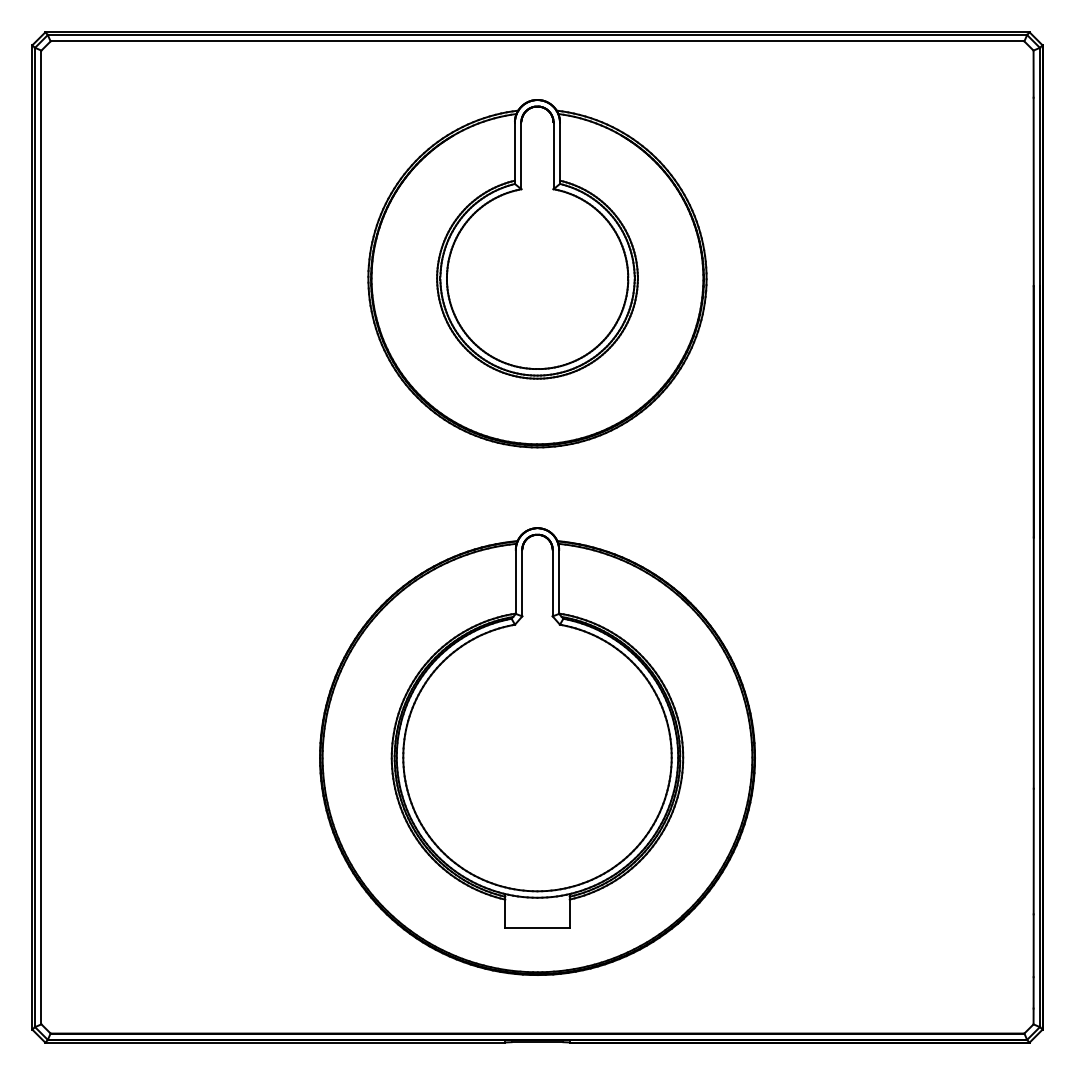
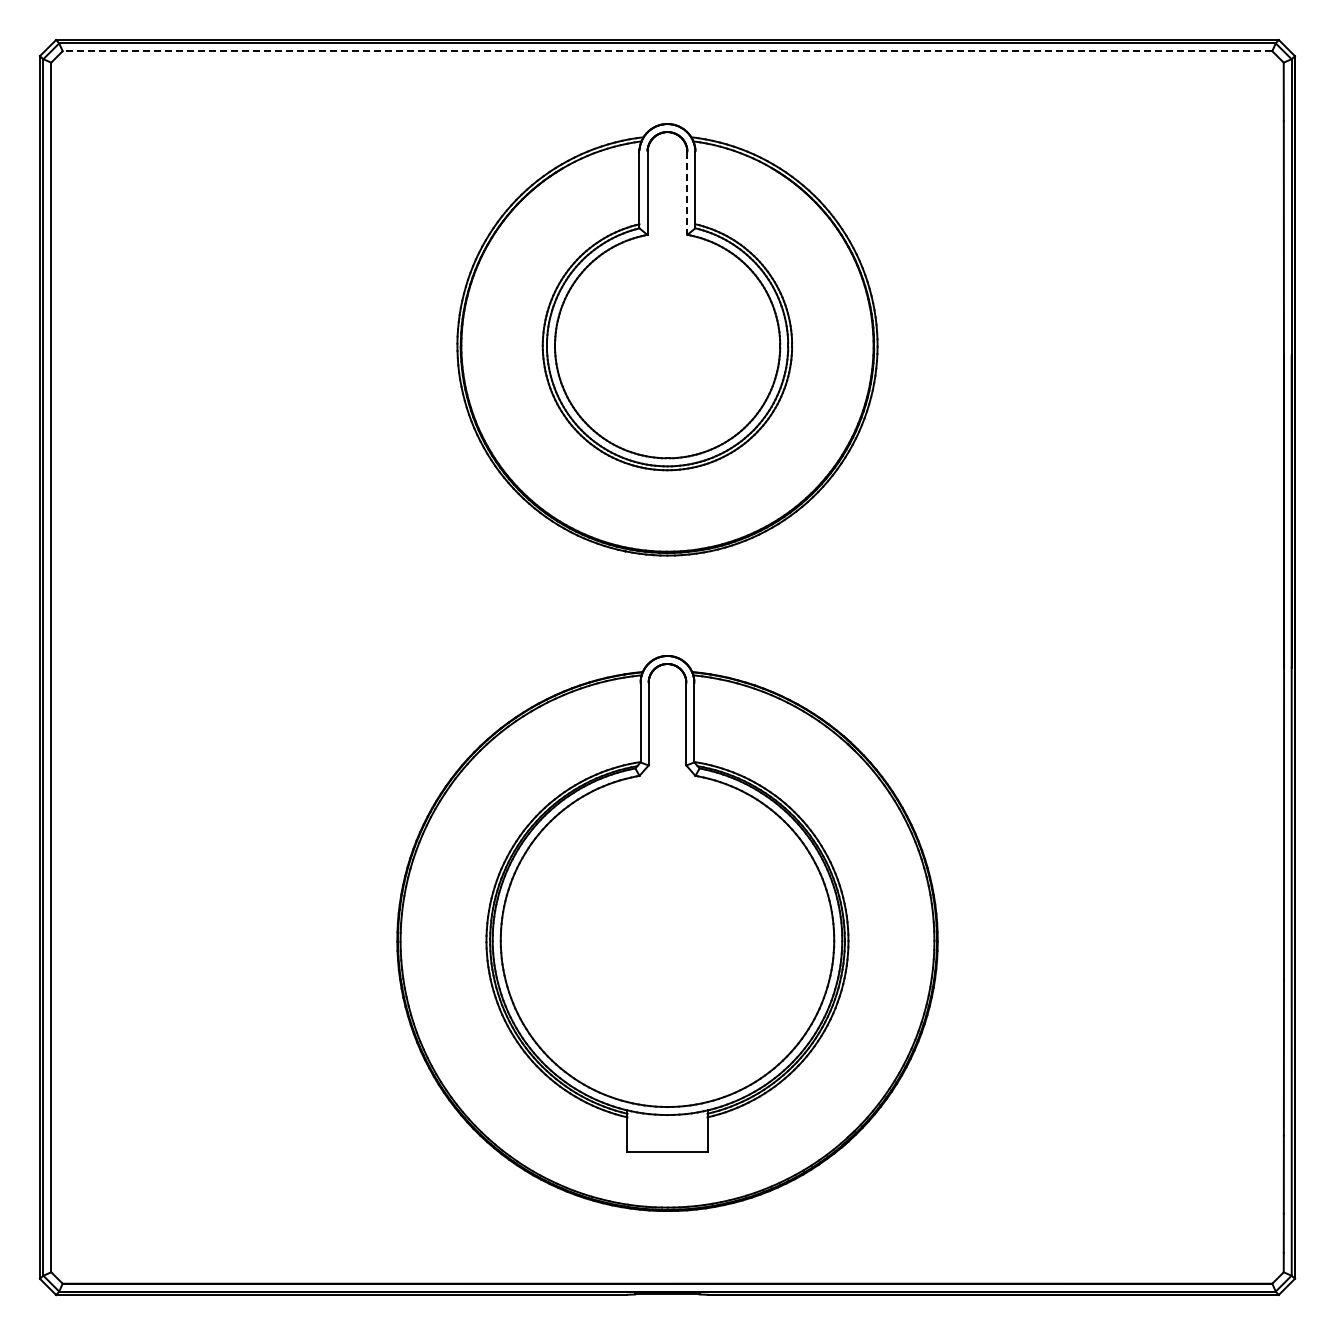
line: (537, 41) -> (667, 51), solid -> dashed
line: (553, 156) -> (687, 194), solid -> dashed

